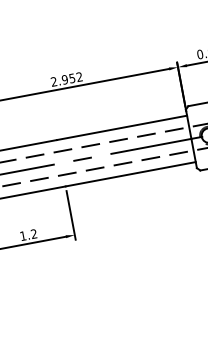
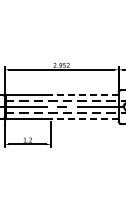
line: (121, 127) -> (84, 94), solid -> dashed
line: (130, 175) -> (84, 119), solid -> dashed

